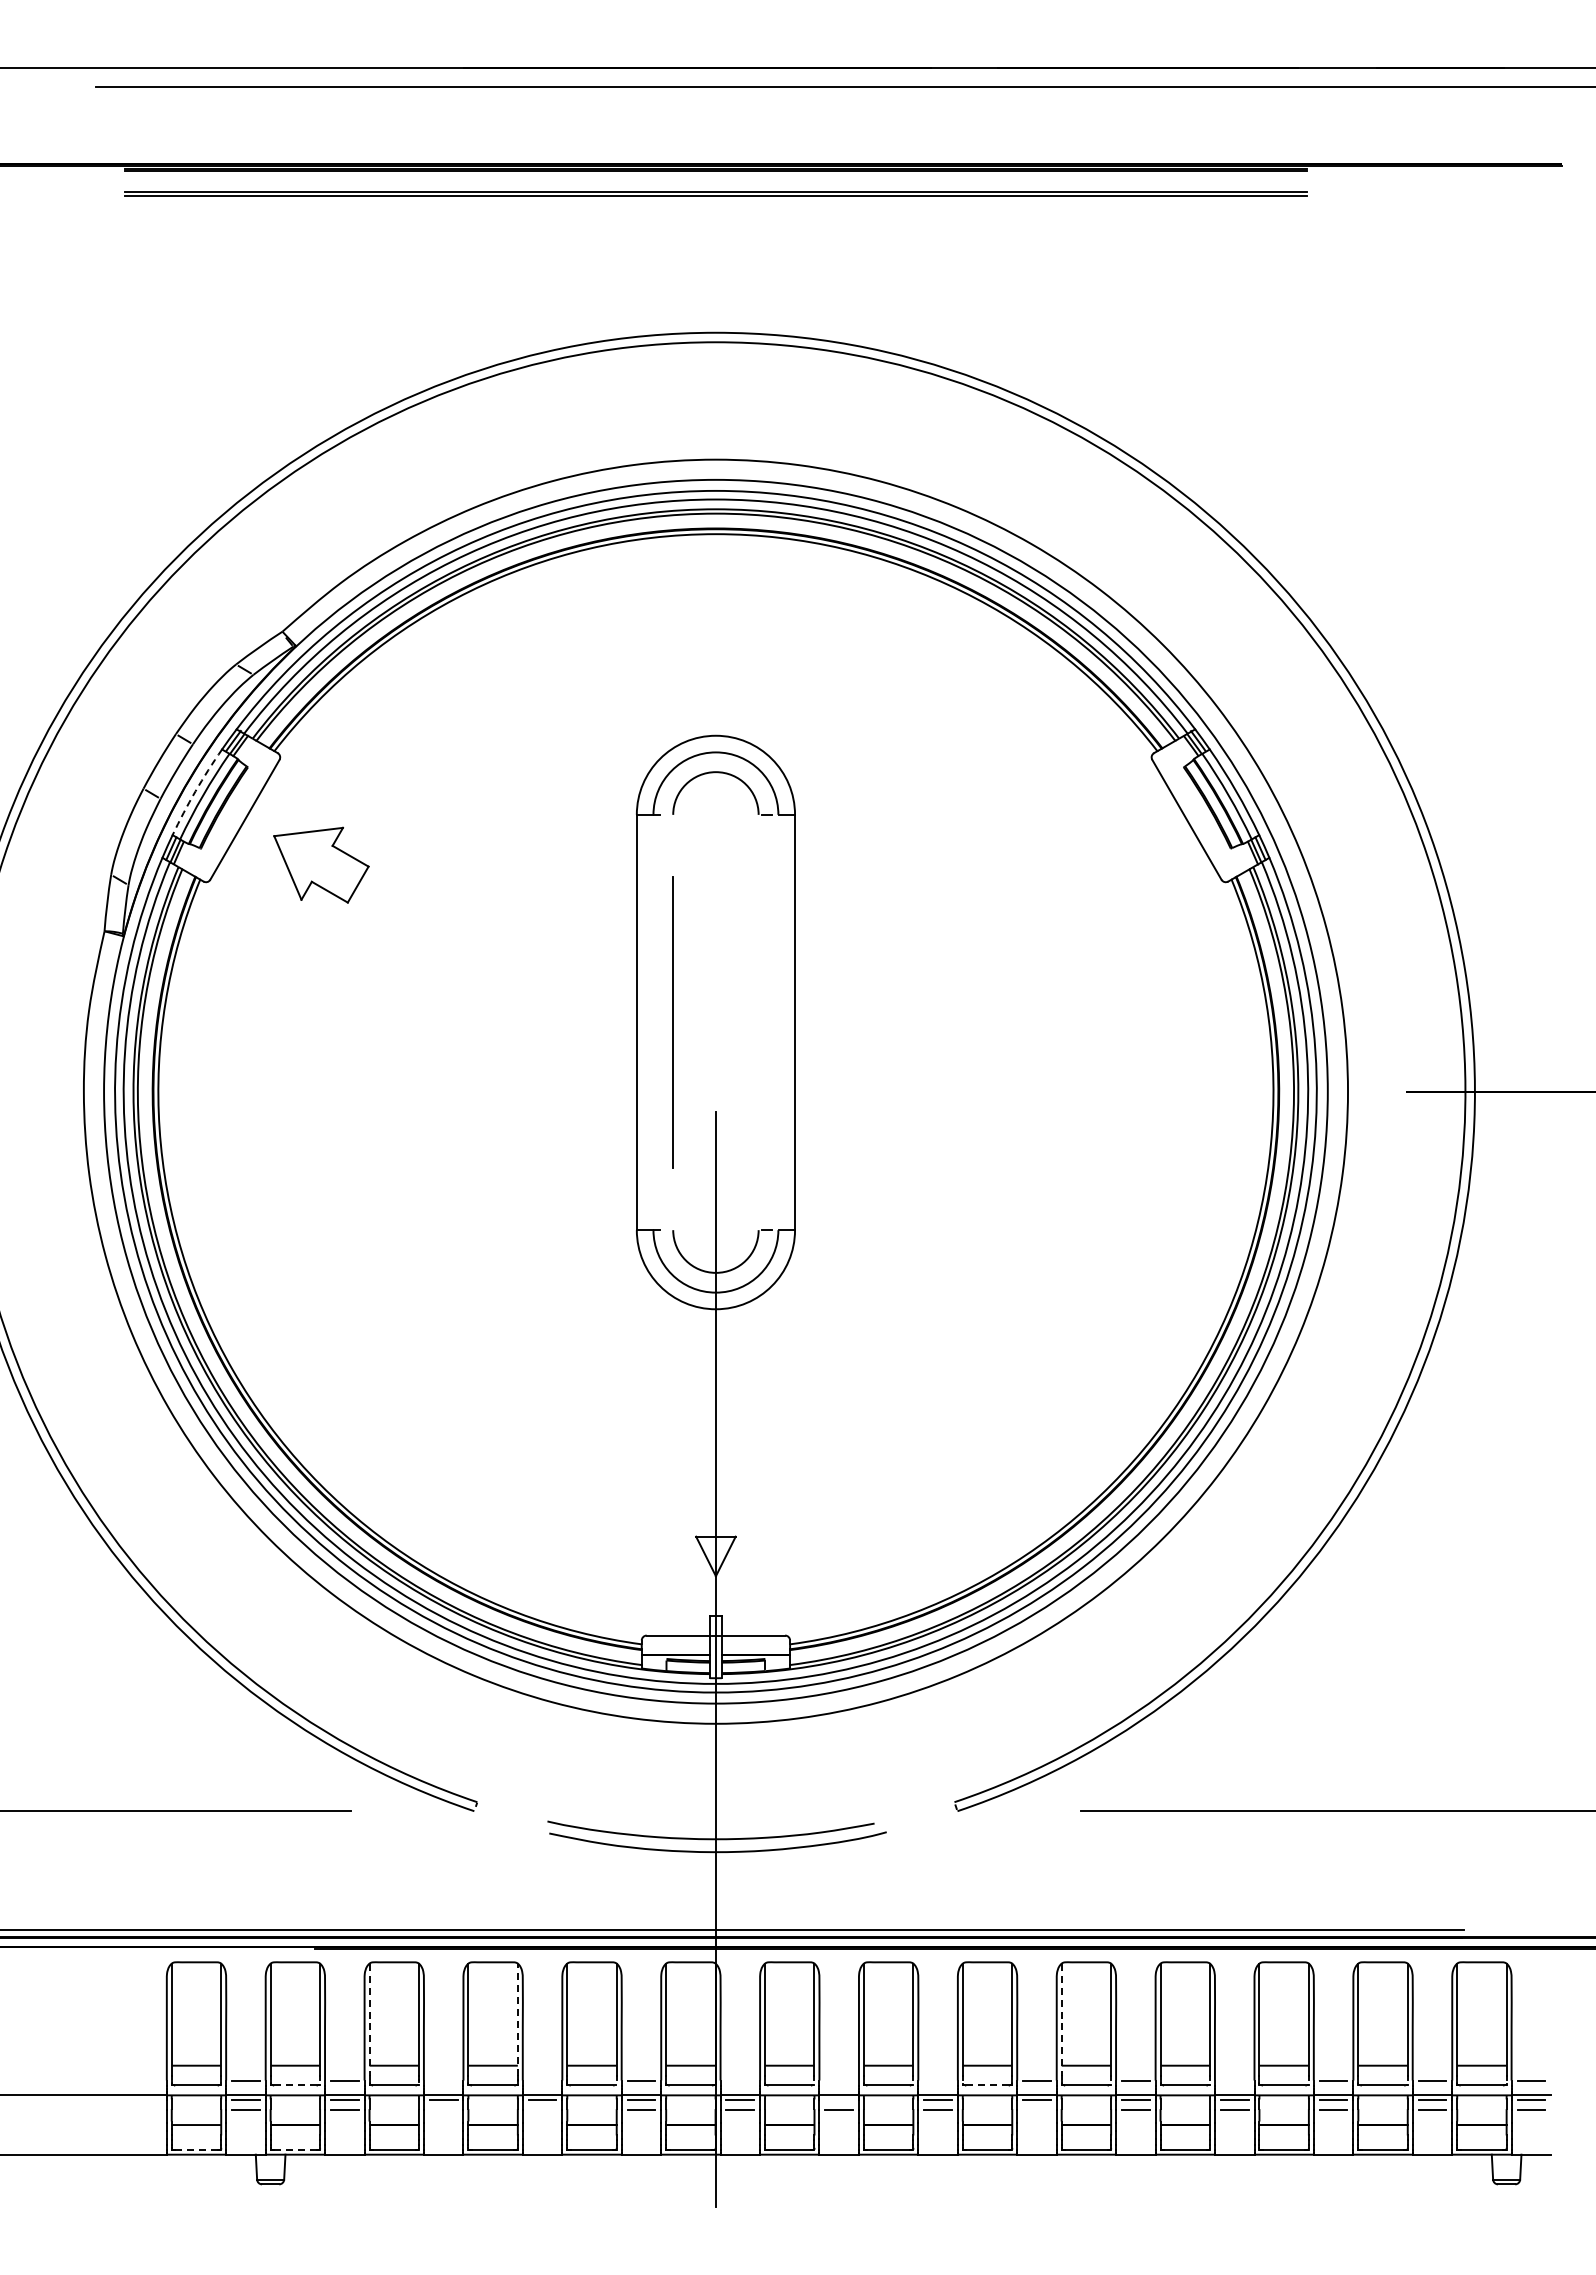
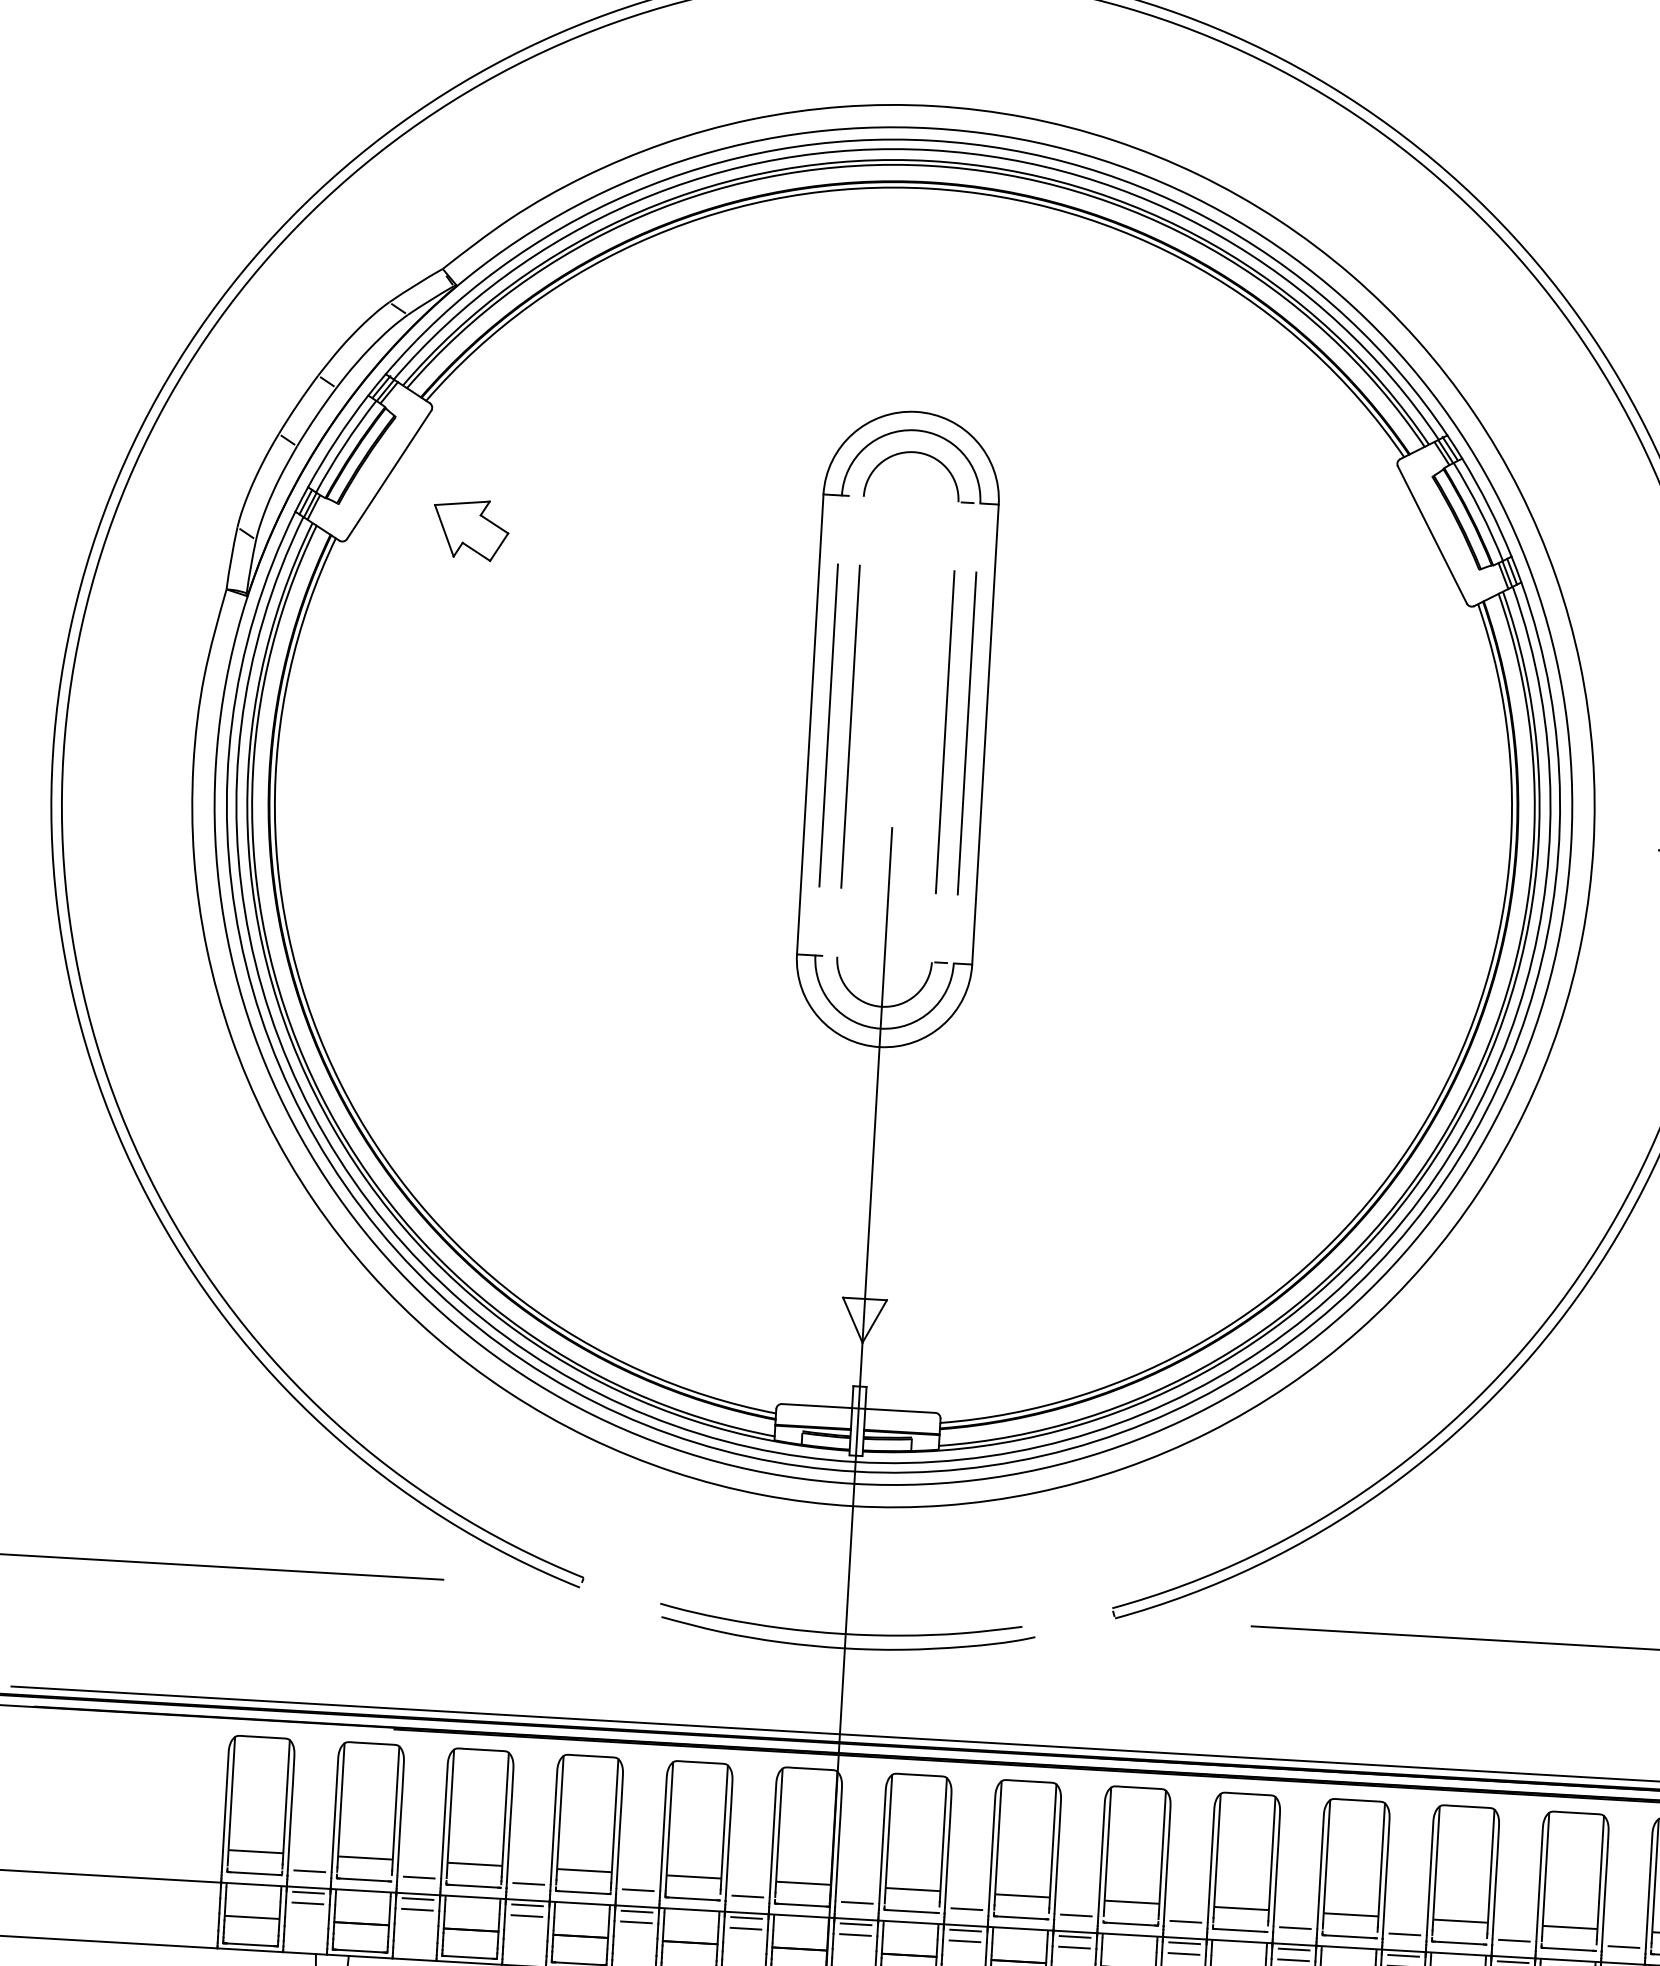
arc: (195, 791) -> (336, 440), dashed -> solid
part: (321, 865) -> (471, 530), size x0.71
line: (653, 1022) -> (828, 725), added
line: (758, 1022) -> (945, 732), added
line: (778, 1022) -> (967, 733), added
line: (369, 2019) -> (450, 1811), dashed -> solid
line: (517, 2019) -> (614, 1821), dashed -> solid
line: (1061, 2019) -> (1216, 1855), dashed -> solid
line: (443, 2080) -> (528, 1883), added
line: (542, 2080) -> (638, 1890), added
line: (740, 2080) -> (857, 1902), added
line: (839, 2080) -> (967, 1909), added
line: (937, 2080) -> (1075, 1915), added
line: (1234, 2080) -> (1404, 1934), added
line: (295, 2085) -> (364, 1879), dashed -> solid
line: (988, 2085) -> (1131, 1924), dashed -> solid
line: (839, 2099) -> (965, 1930), added
line: (443, 2109) -> (526, 1915), added
line: (542, 2109) -> (636, 1922), added
line: (1036, 2109) -> (1183, 1953), added
line: (196, 2149) -> (250, 1944), dashed -> solid
line: (295, 2149) -> (360, 1950), dashed -> solid

